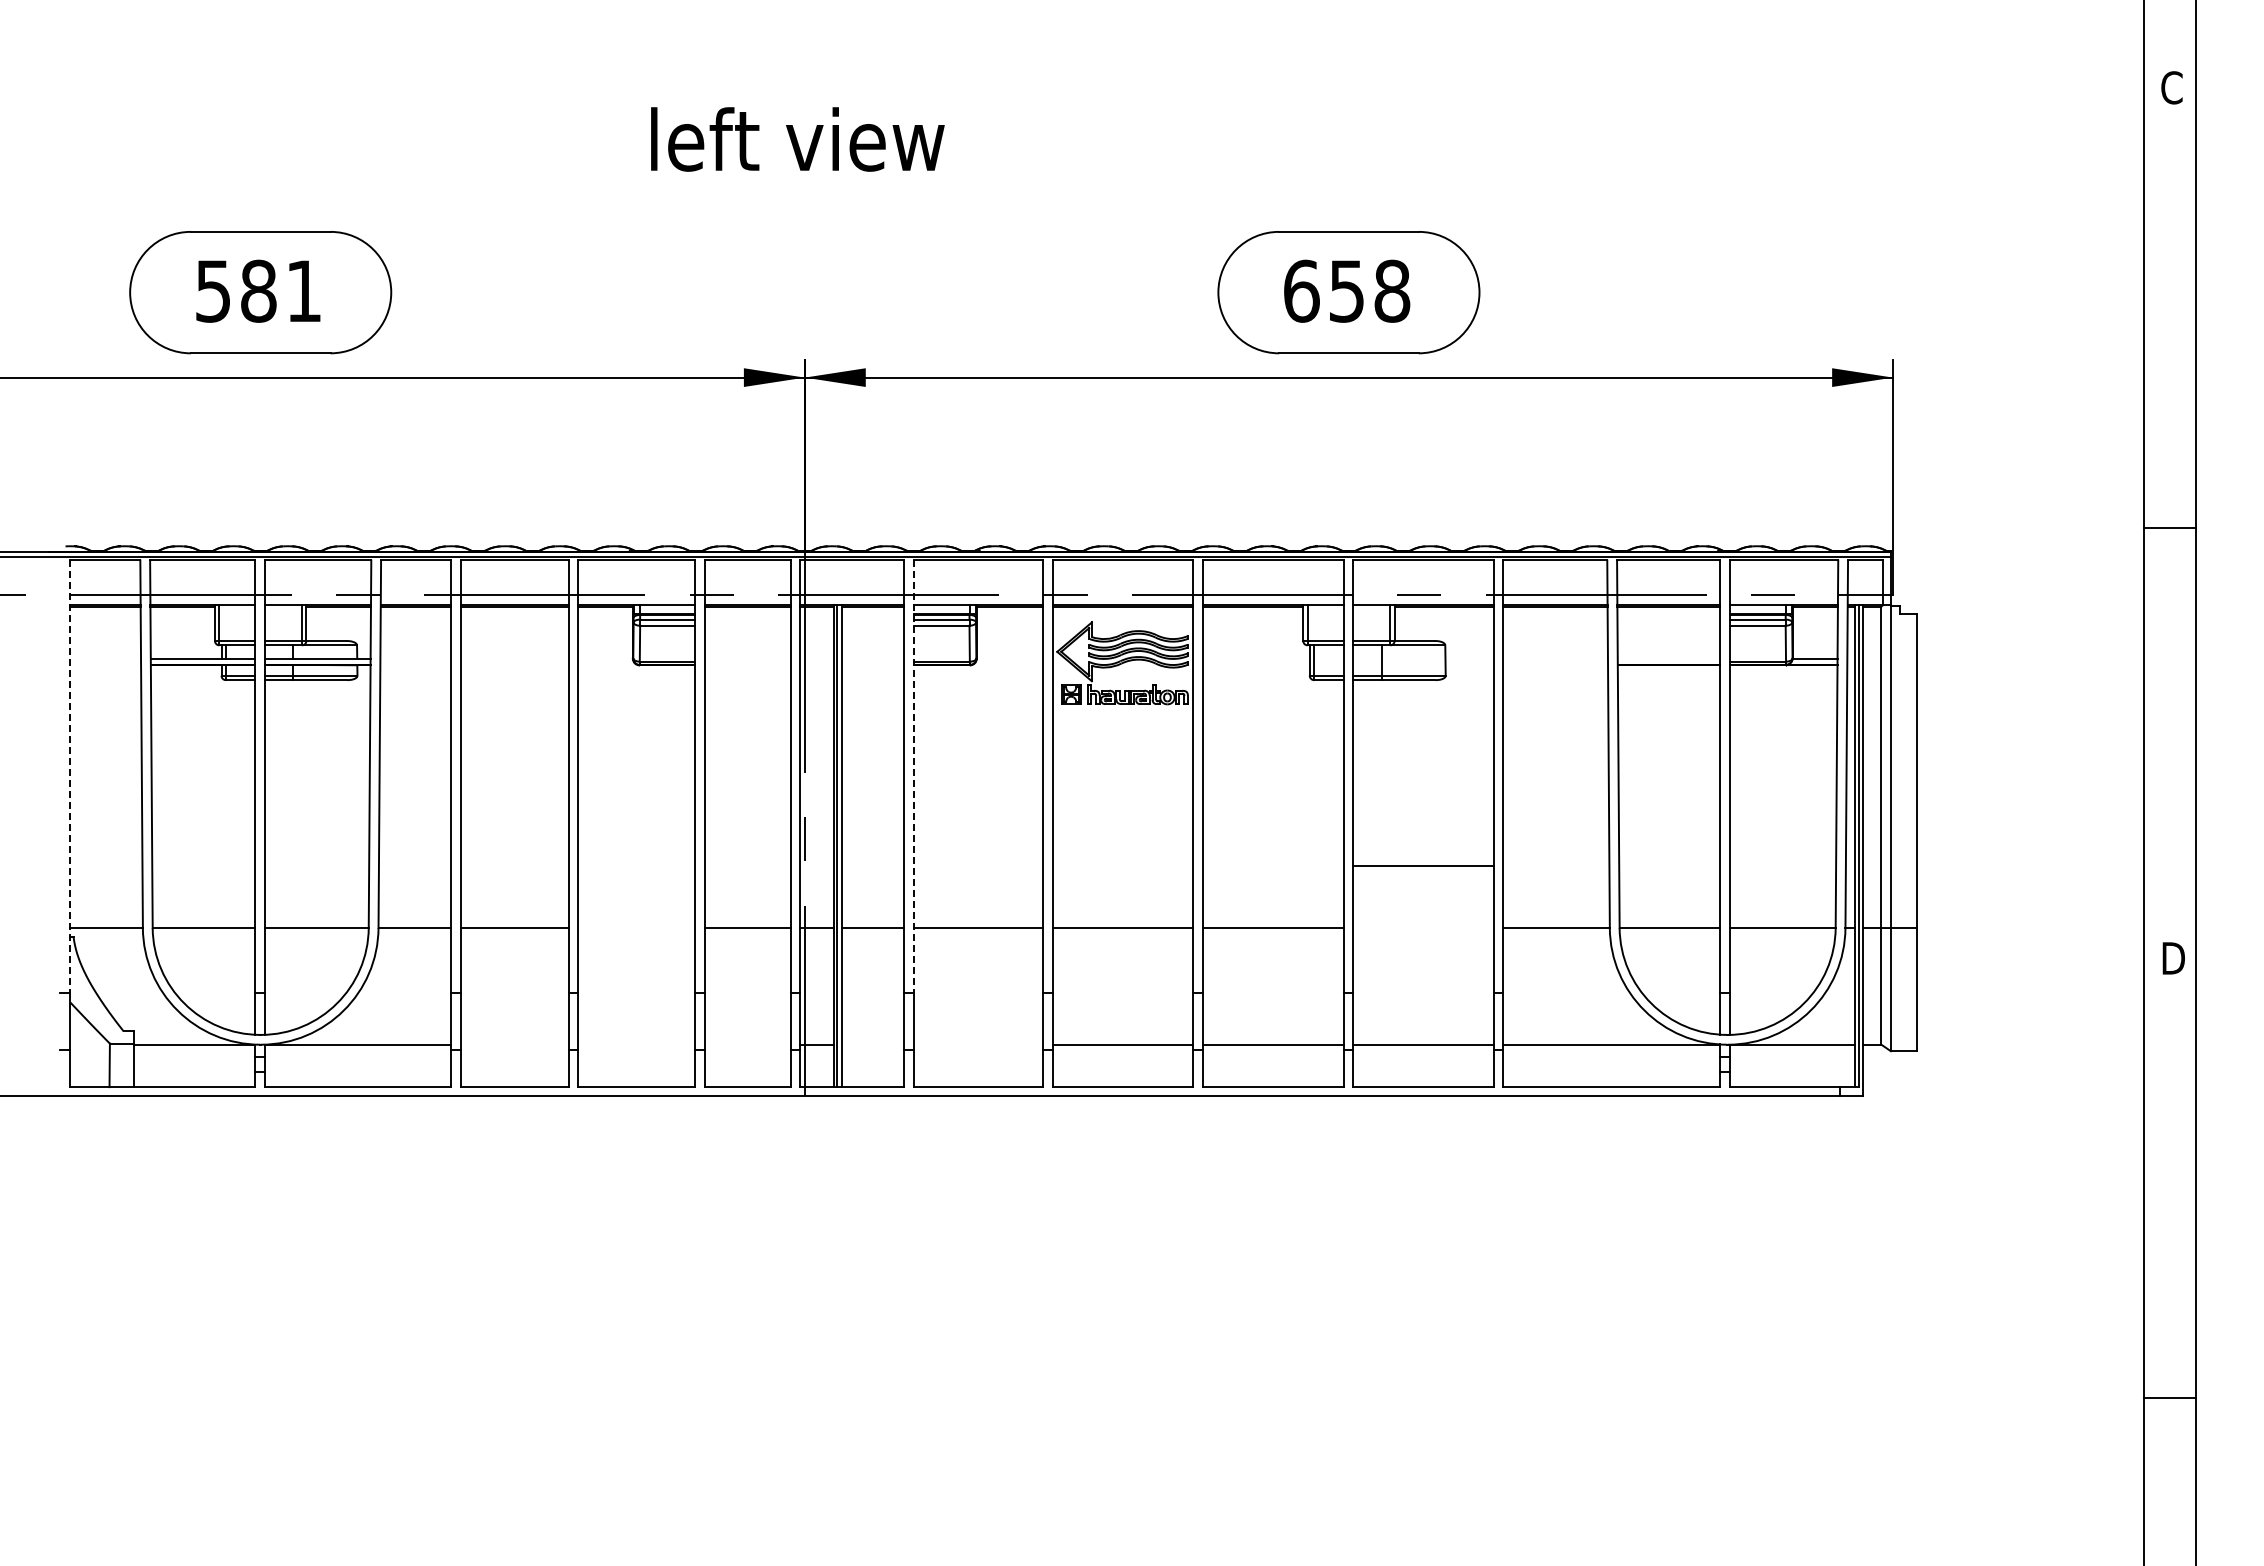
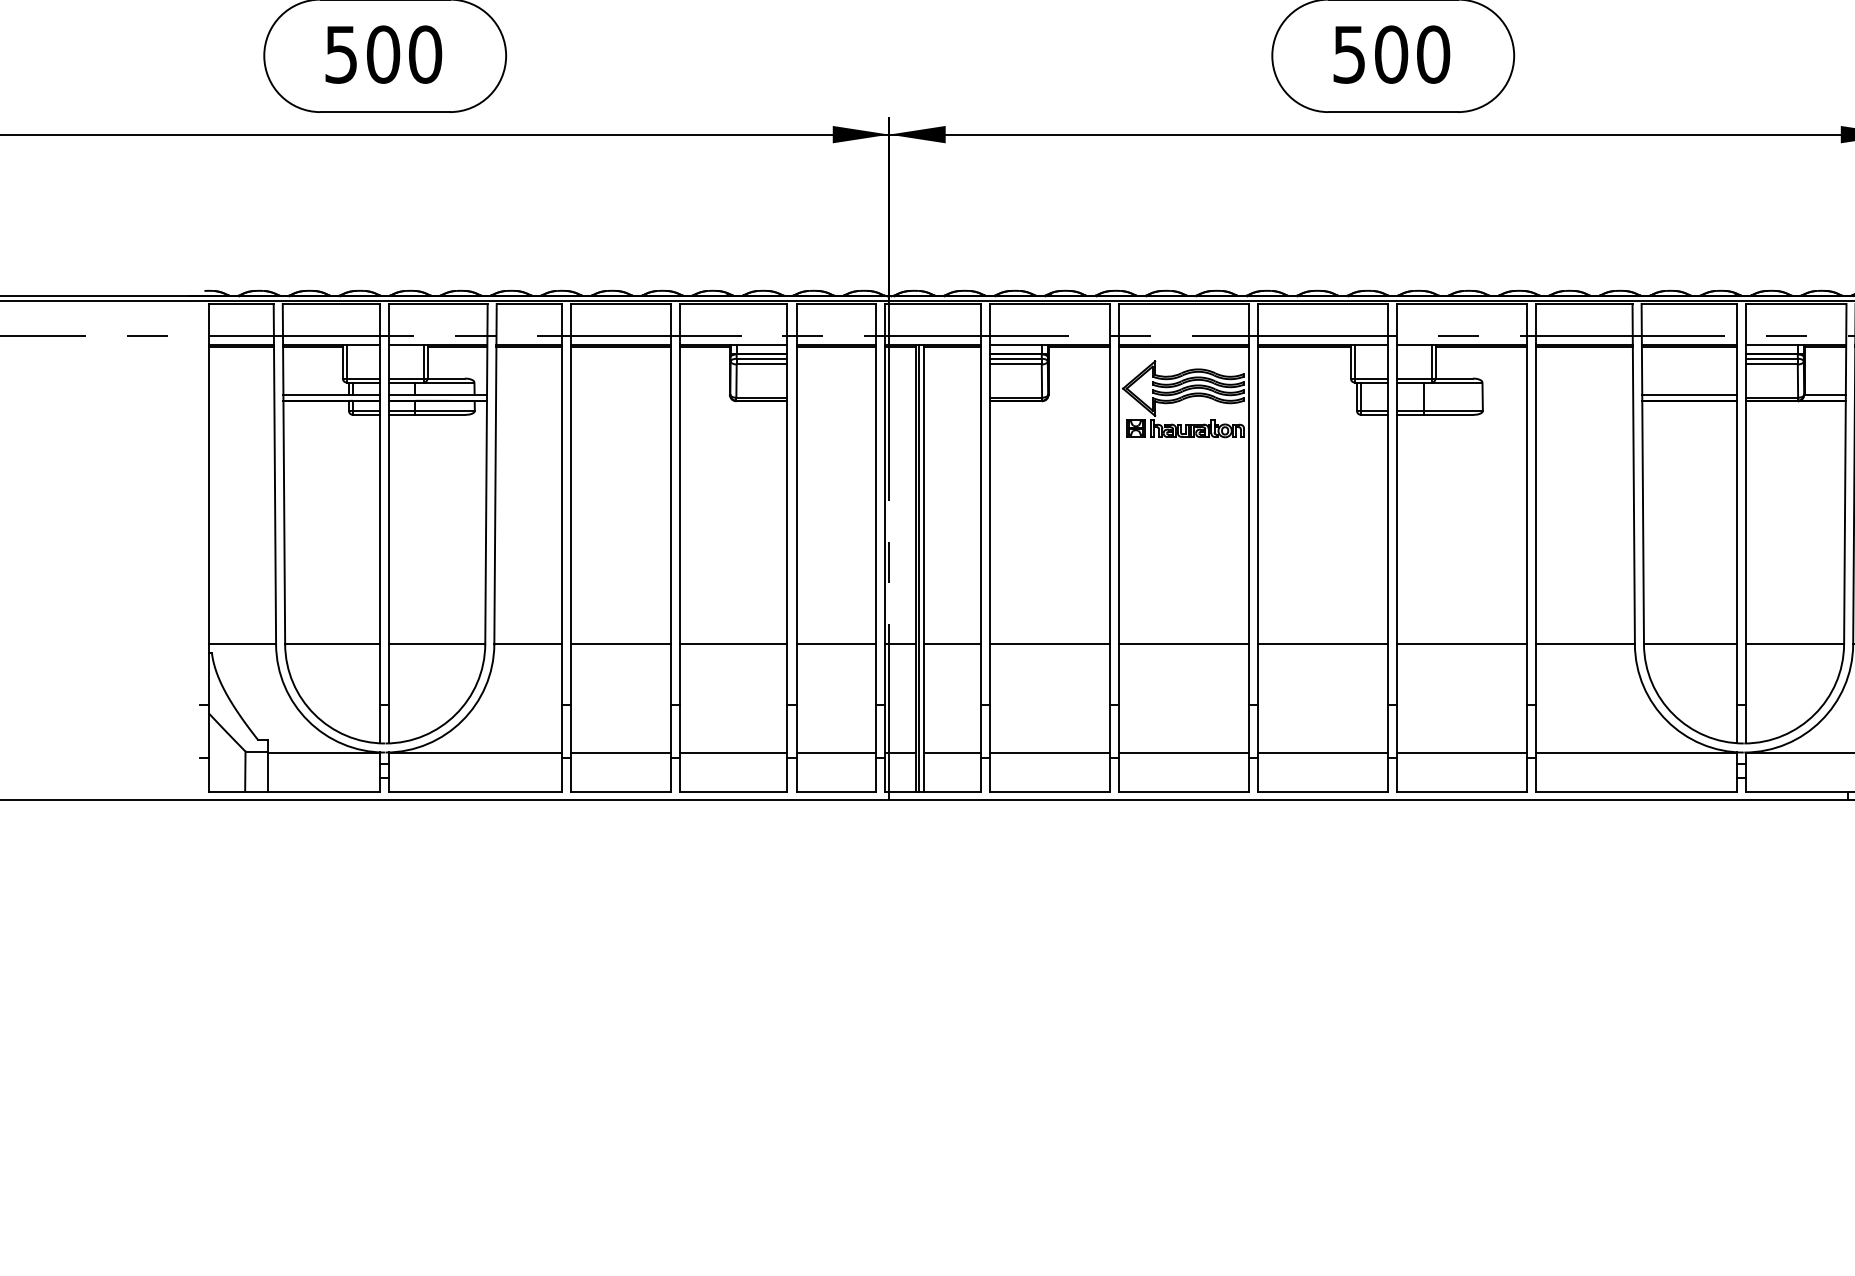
text: (281, 290) -> (404, 53), 581 -> 500
text: (1347, 290) -> (1391, 53), 658 -> 500
line: (1668, 658) -> (1689, 394), added
line: (70, 777) -> (209, 505), dashed -> solid
line: (913, 777) -> (989, 505), dashed -> solid
line: (1423, 866) -> (1462, 644), moved
line: (636, 928) -> (733, 644), added
line: (514, 1044) -> (620, 752), added
line: (636, 1044) -> (733, 752), added
line: (747, 1044) -> (836, 752), added
line: (872, 1044) -> (951, 752), added
line: (978, 1044) -> (1050, 752), added

